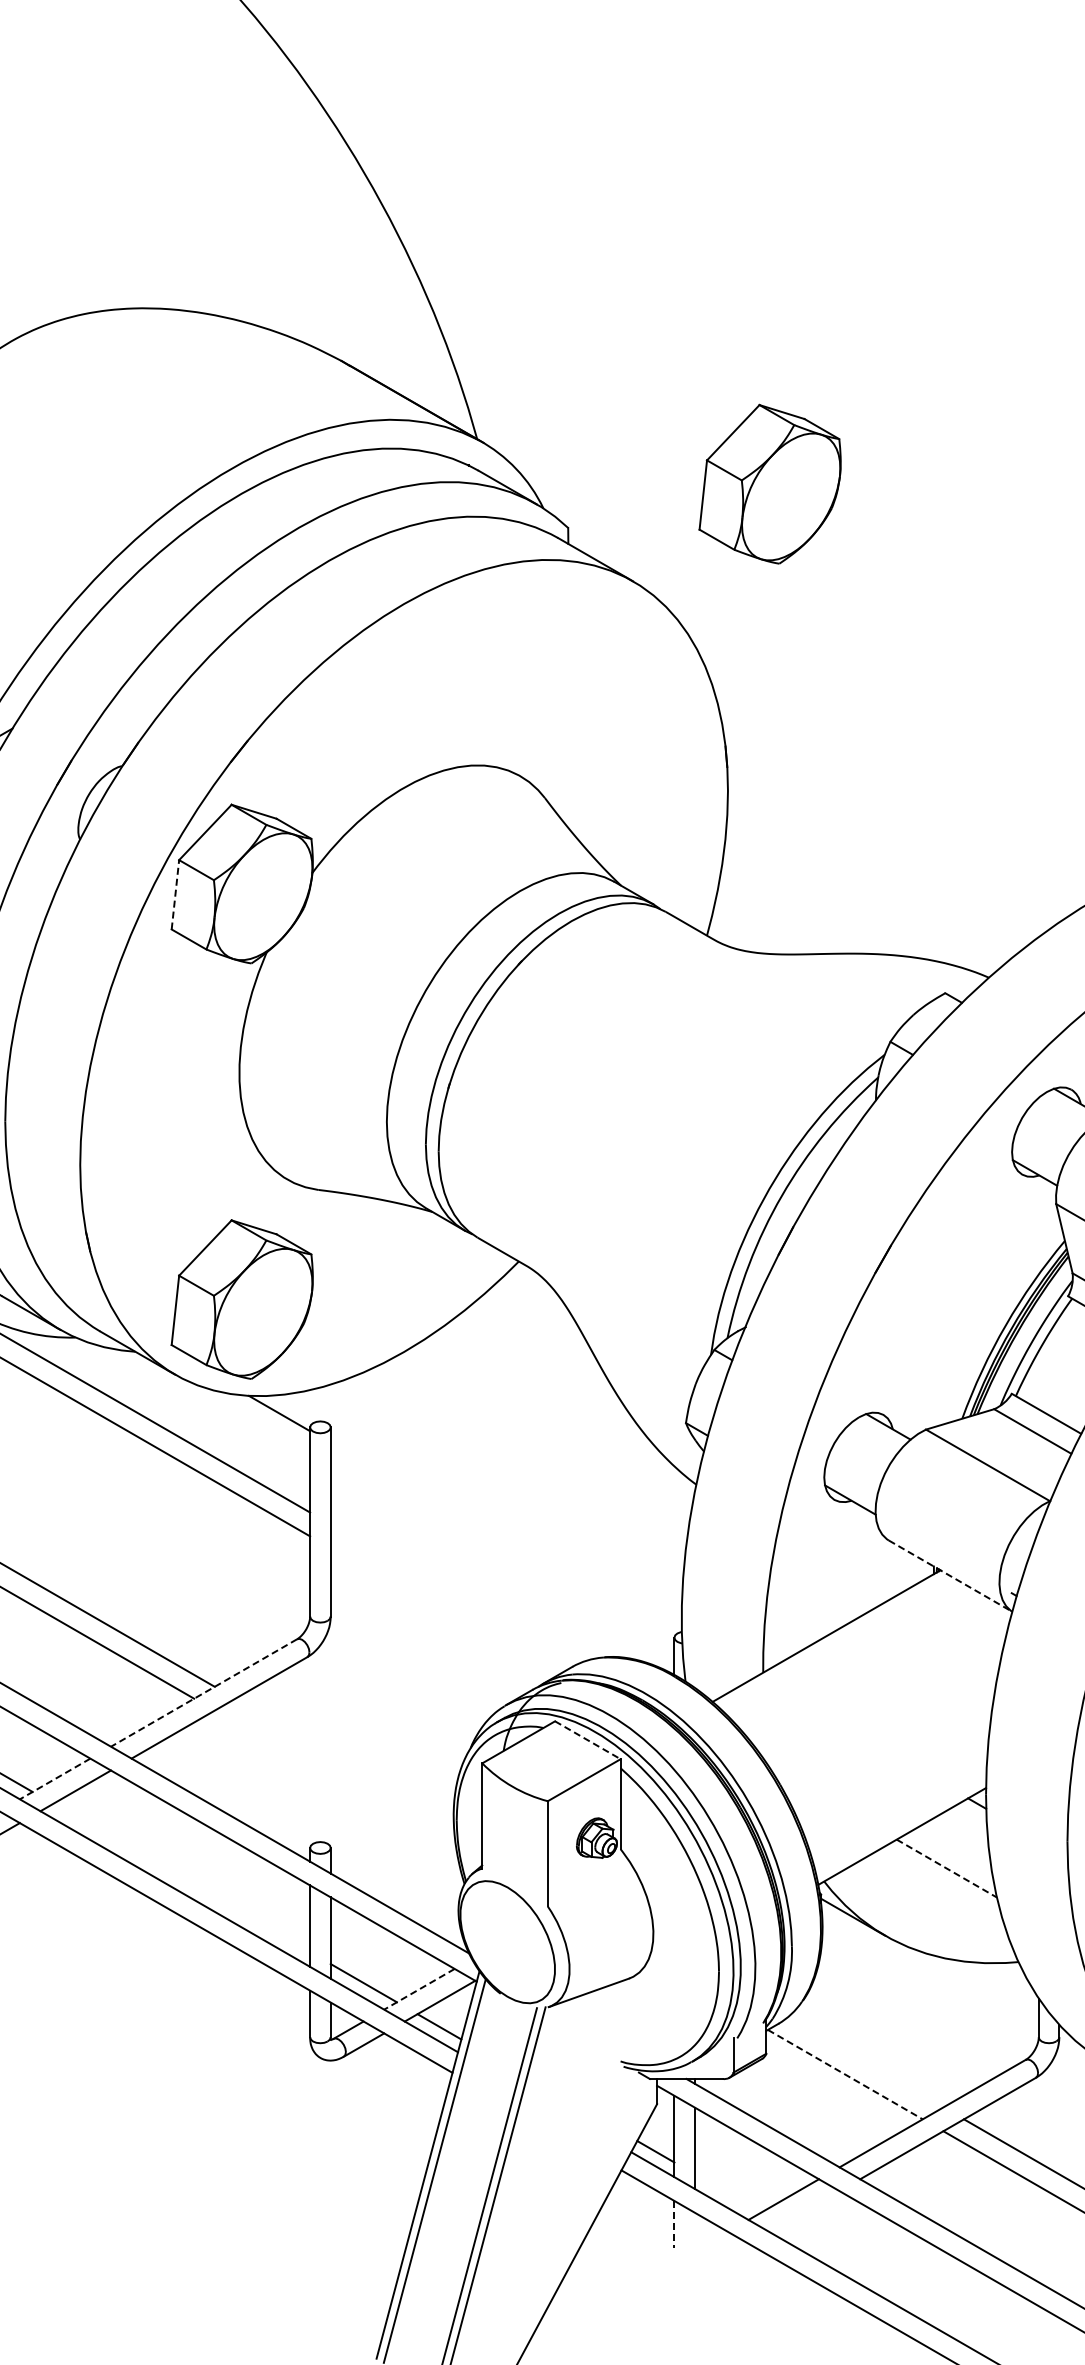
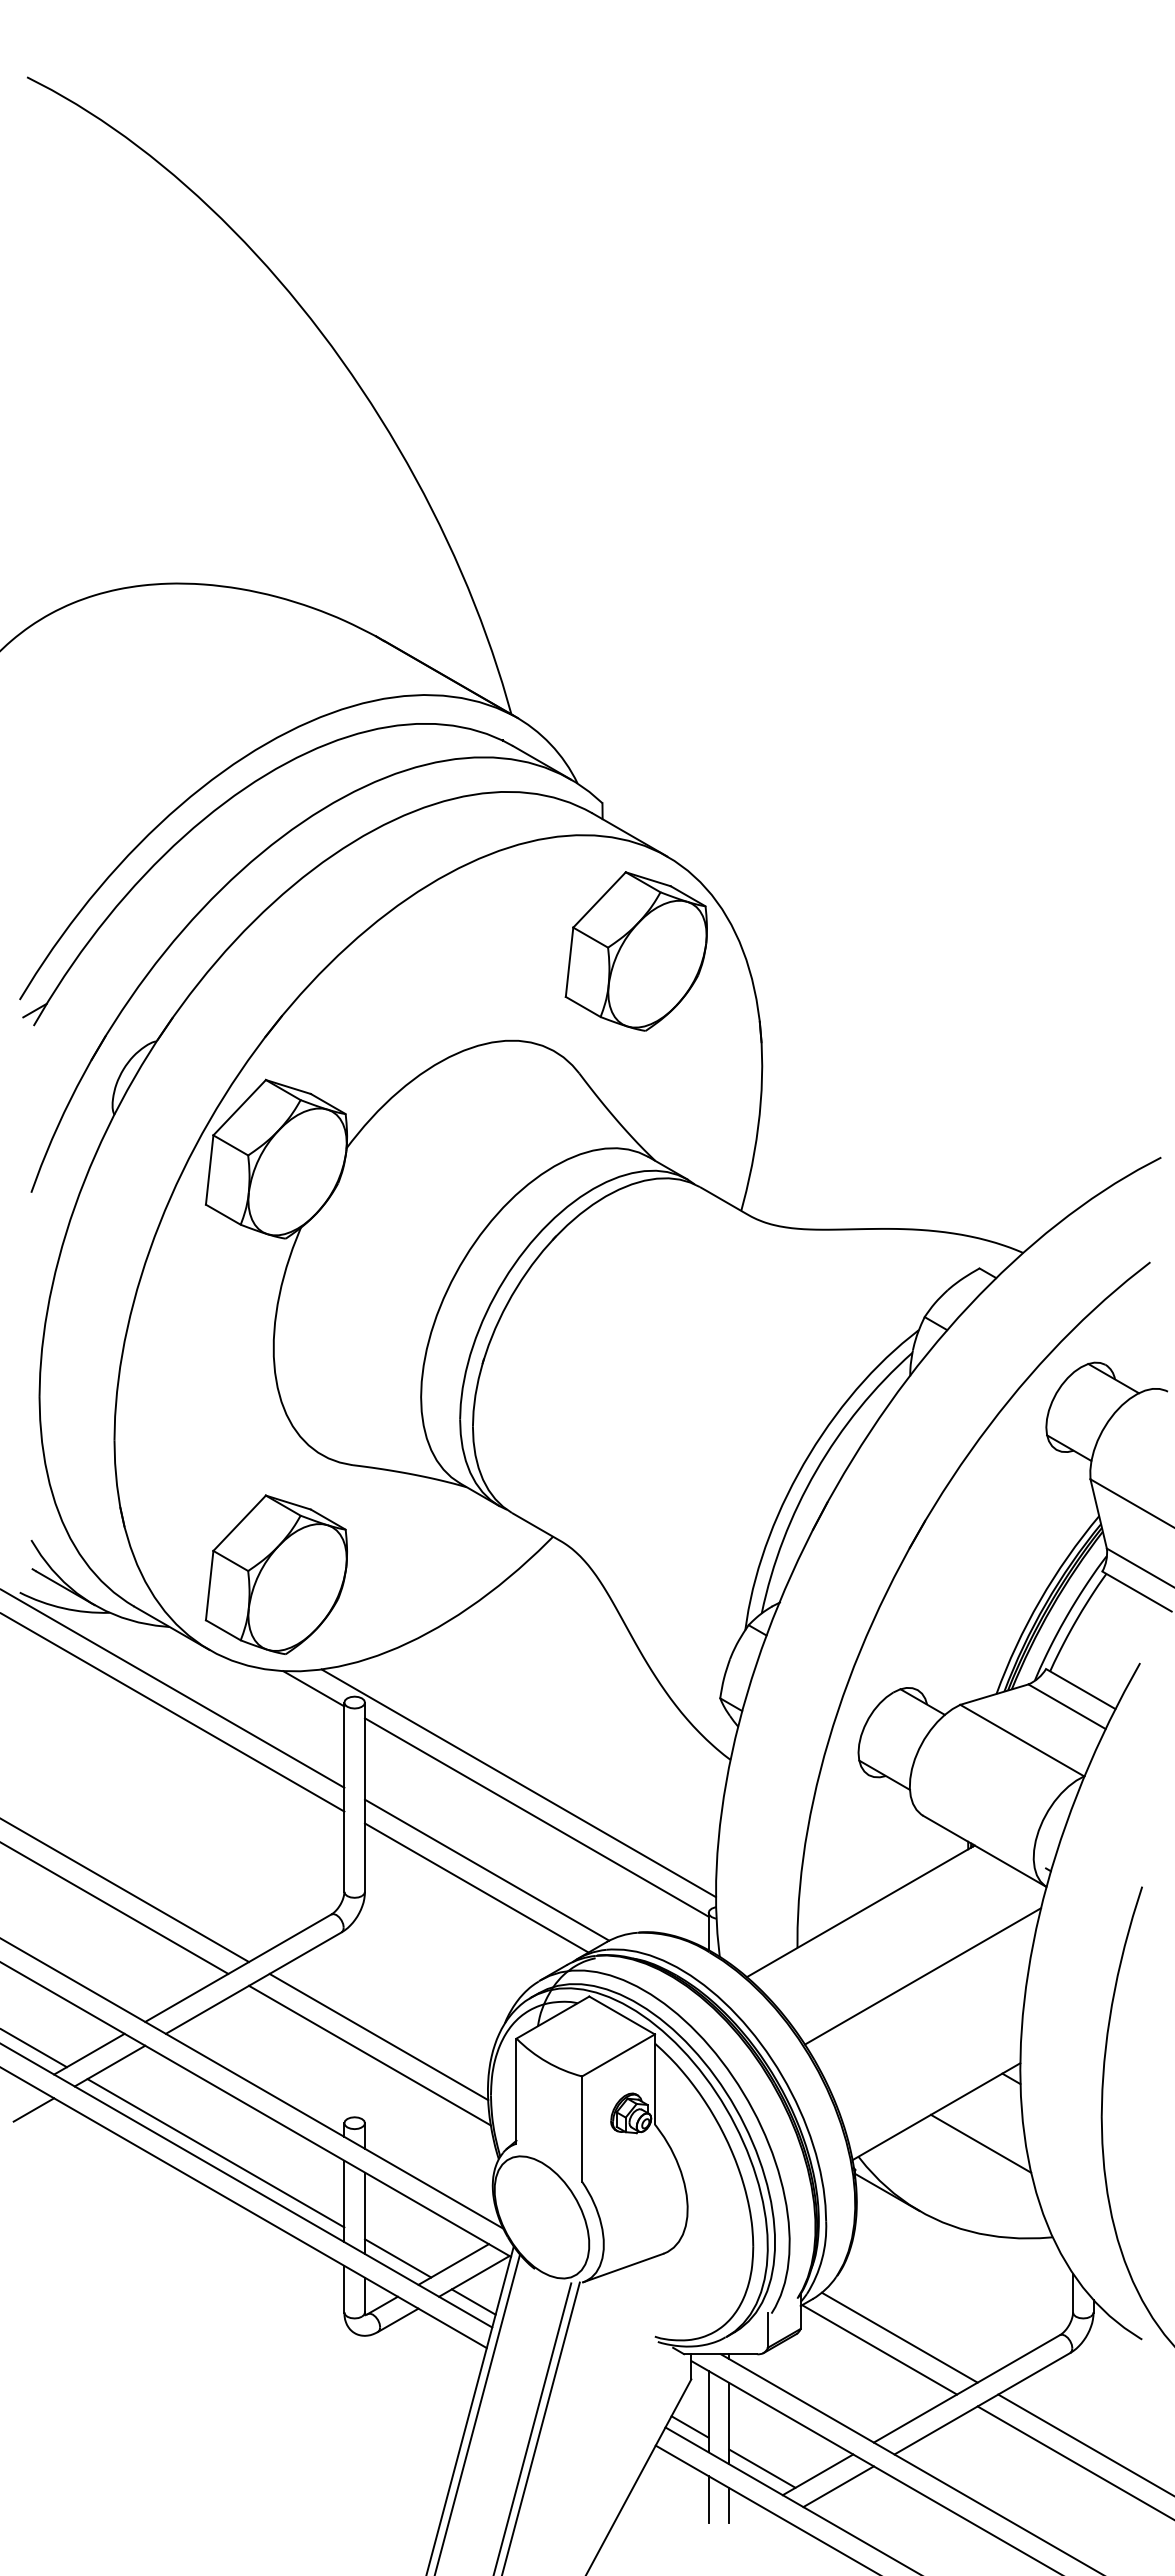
part: (769, 484) -> (635, 951), moved
line: (175, 895) -> (209, 1170), dashed -> solid
line: (484, 1508) -> (518, 1783), added
line: (502, 1542) -> (536, 1817), added
line: (951, 1576) -> (985, 1851), dashed -> solid
line: (453, 1594) -> (487, 1869), added
line: (442, 1612) -> (476, 1887), added
line: (203, 1693) -> (237, 1968), dashed -> solid
line: (888, 1701) -> (922, 1976), added
line: (588, 1740) -> (622, 2015), dashed -> solid
line: (344, 1761) -> (378, 2036), added
line: (55, 1779) -> (89, 2054), dashed -> solid
line: (335, 1780) -> (369, 2055), added
line: (947, 1868) -> (981, 2143), dashed -> solid
line: (181, 1878) -> (215, 2153), added
line: (419, 1989) -> (453, 2264), dashed -> solid
line: (865, 2062) -> (899, 2337), added
line: (846, 2075) -> (880, 2350), dashed -> solid
line: (728, 2193) -> (762, 2468), added
line: (804, 2211) -> (838, 2486), added
line: (674, 2225) -> (708, 2500), dashed -> solid
line: (695, 2230) -> (729, 2505), added

